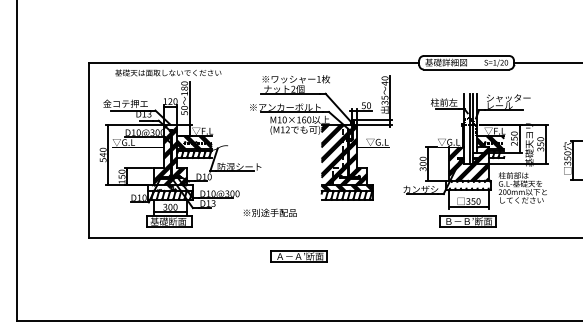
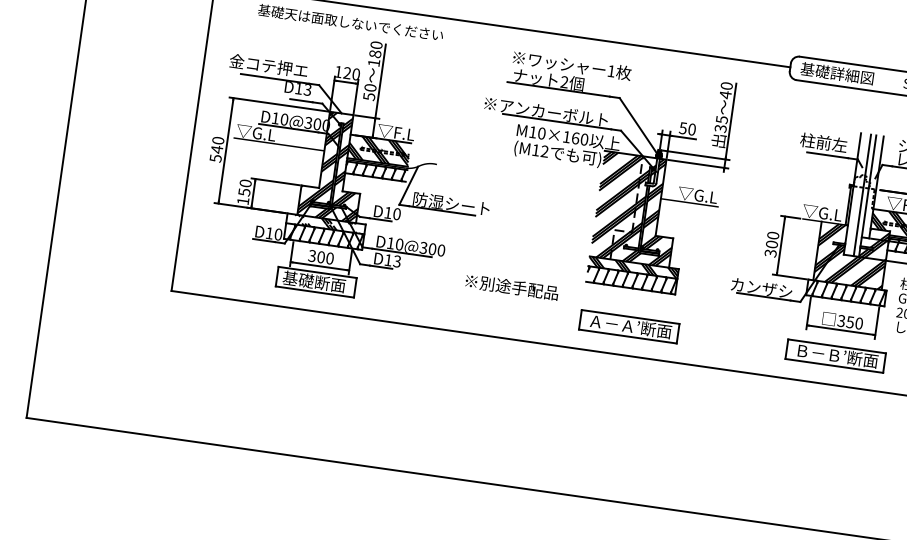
hatch: (468, 184) -> (845, 291), added
text: (269, 212) -> (510, 286), moved
part: (298, 256) -> (627, 326), moved

